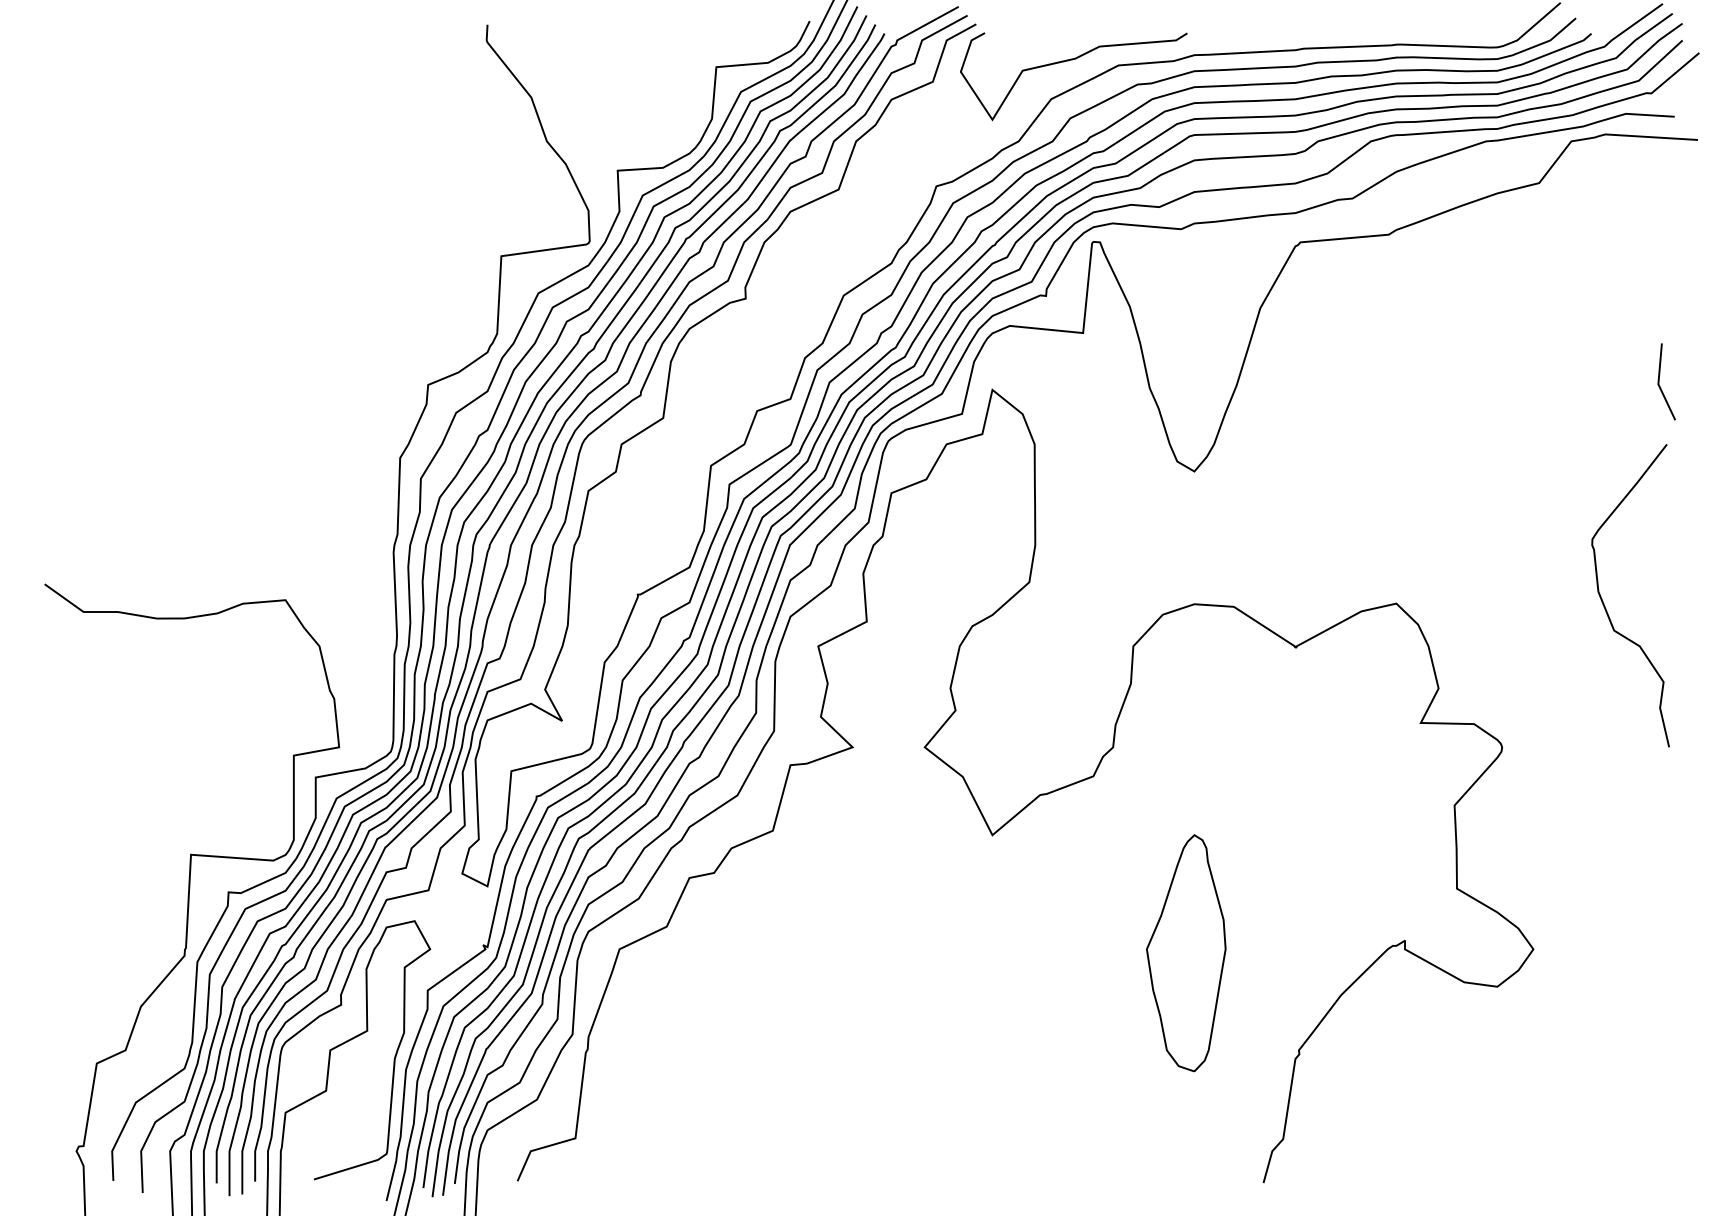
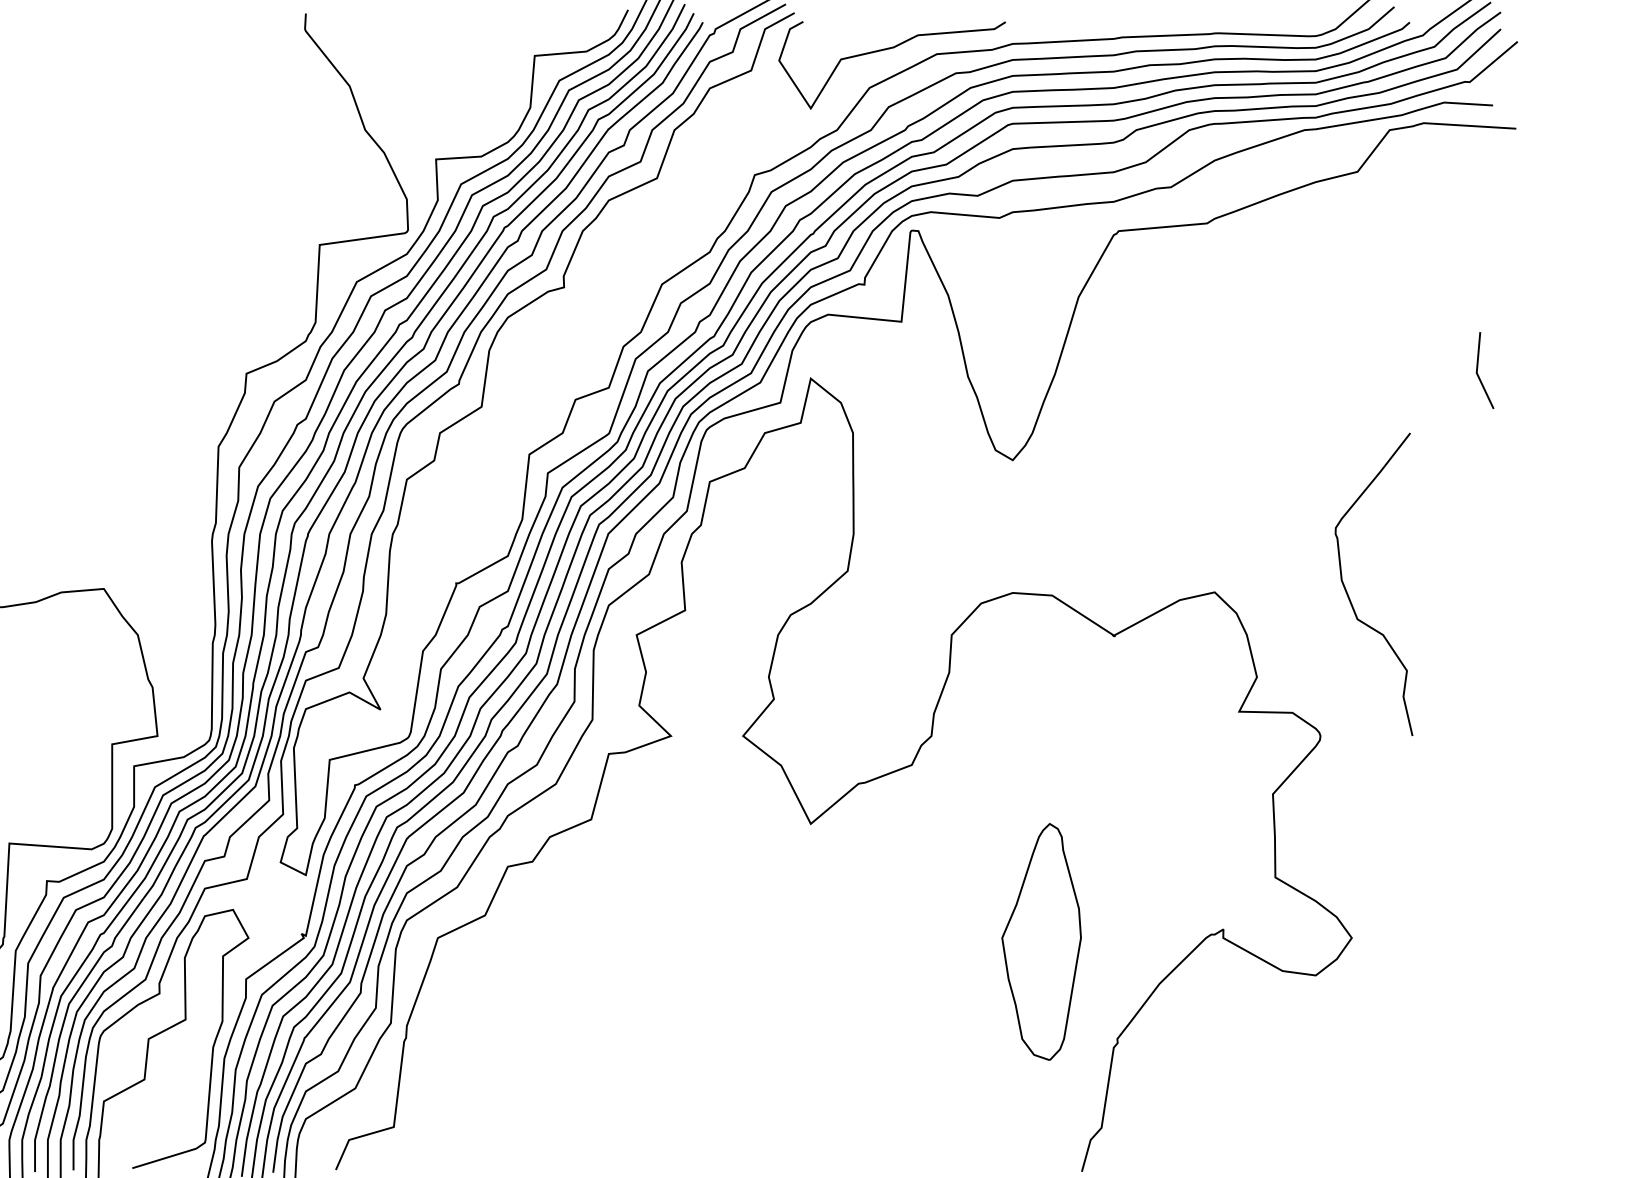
curve: (1604, 603) -> (1347, 592), moved
part: (1186, 953) -> (1041, 942), moved

